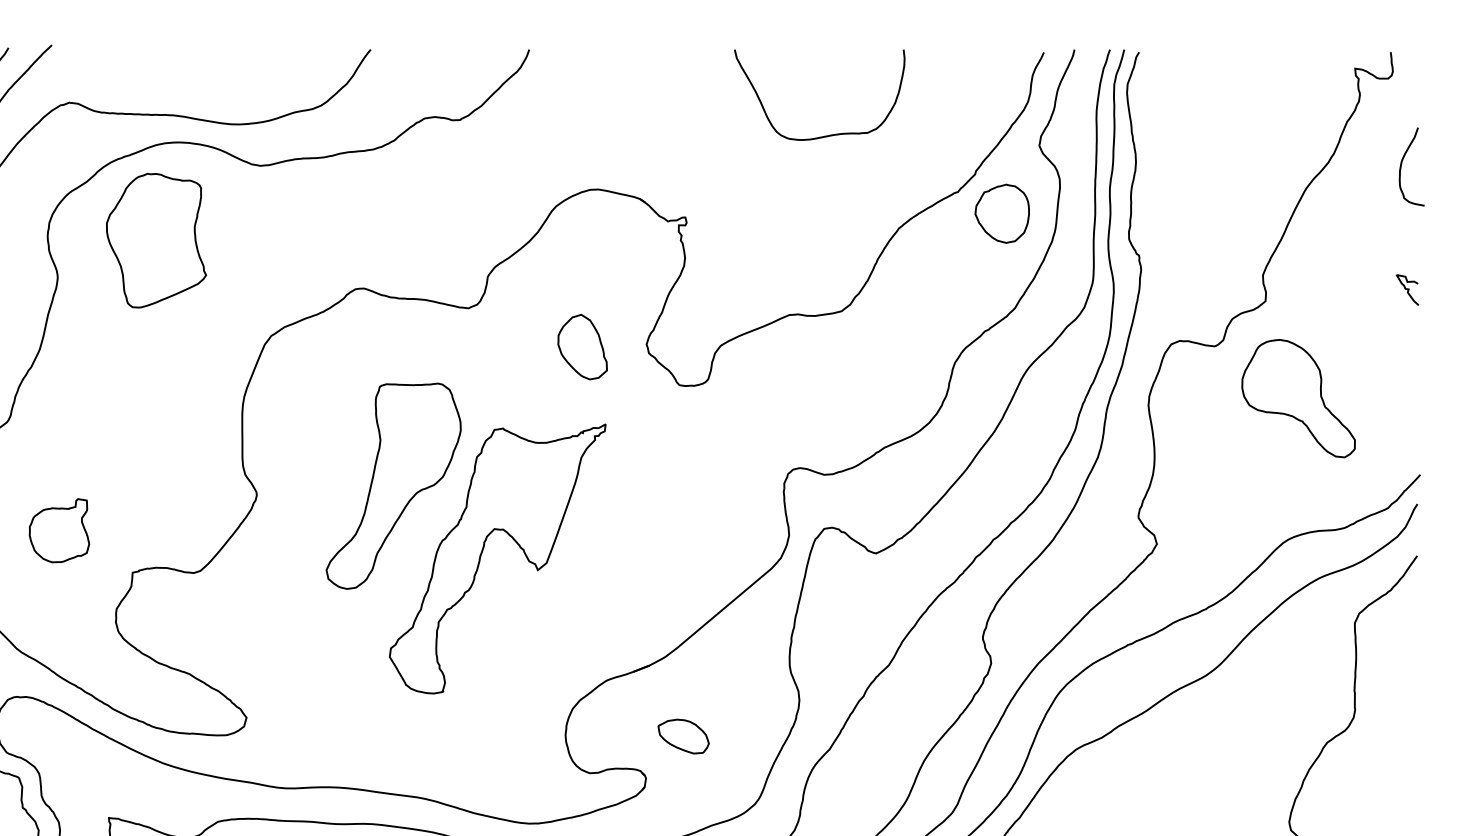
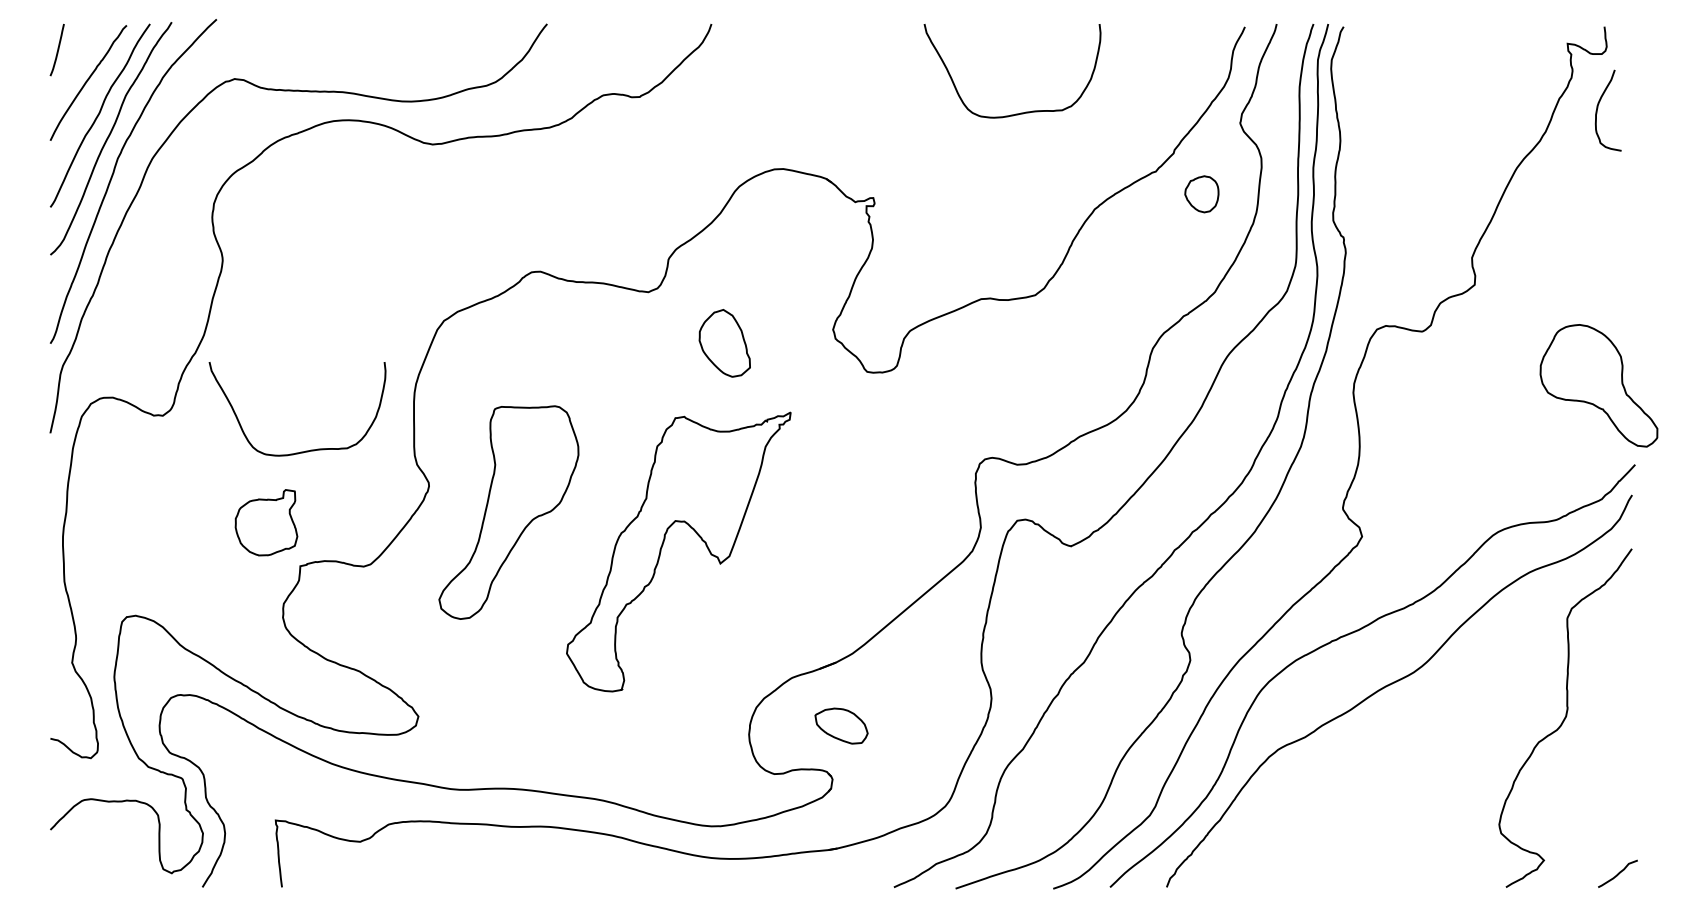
curve: (1402, 164) -> (1598, 108), moved
part: (1001, 214) -> (1201, 194), size x0.6
part: (155, 240) -> (324, 221), removed
curve: (1407, 289) -> (1621, 272), removed
part: (582, 347) -> (724, 343), moved
part: (1298, 398) -> (1598, 385), moved
curve: (137, 461) -> (305, 450), added
part: (393, 486) -> (508, 512), moved
part: (59, 530) -> (266, 522), moved
part: (683, 735) -> (841, 725), moved

